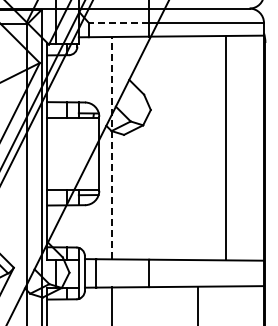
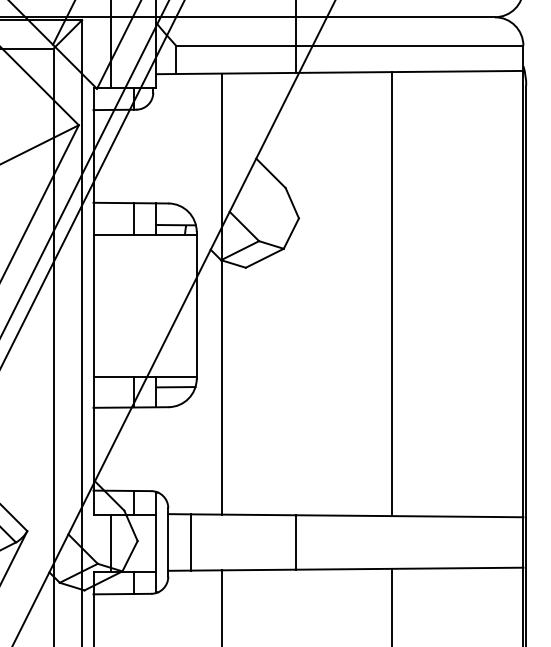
line: (118, 22) -> (234, 44), dashed -> solid
line: (111, 147) -> (220, 292), dashed -> solid
line: (225, 148) -> (391, 294), moved

